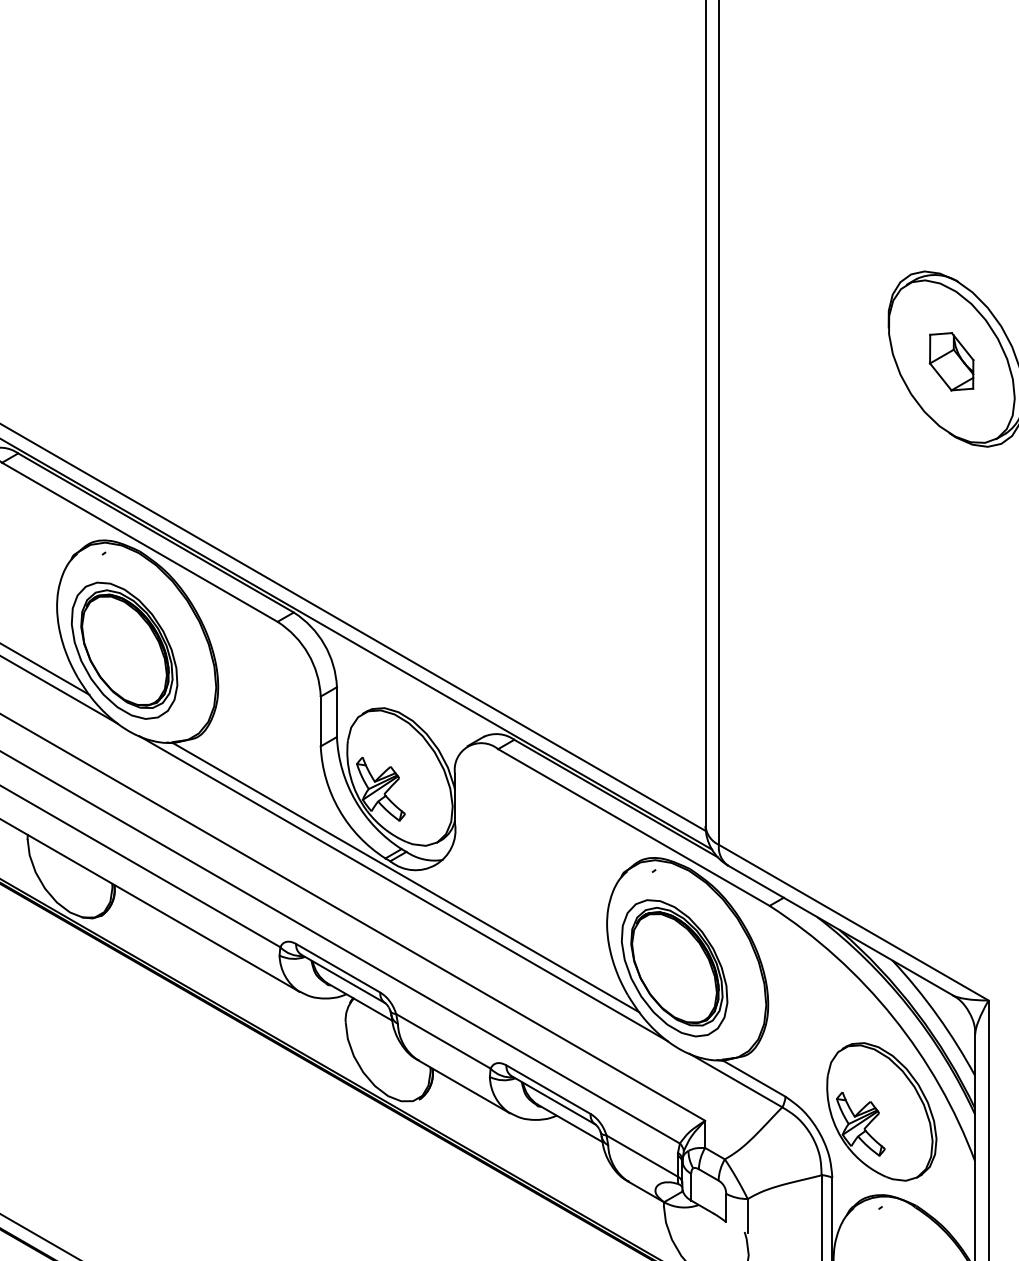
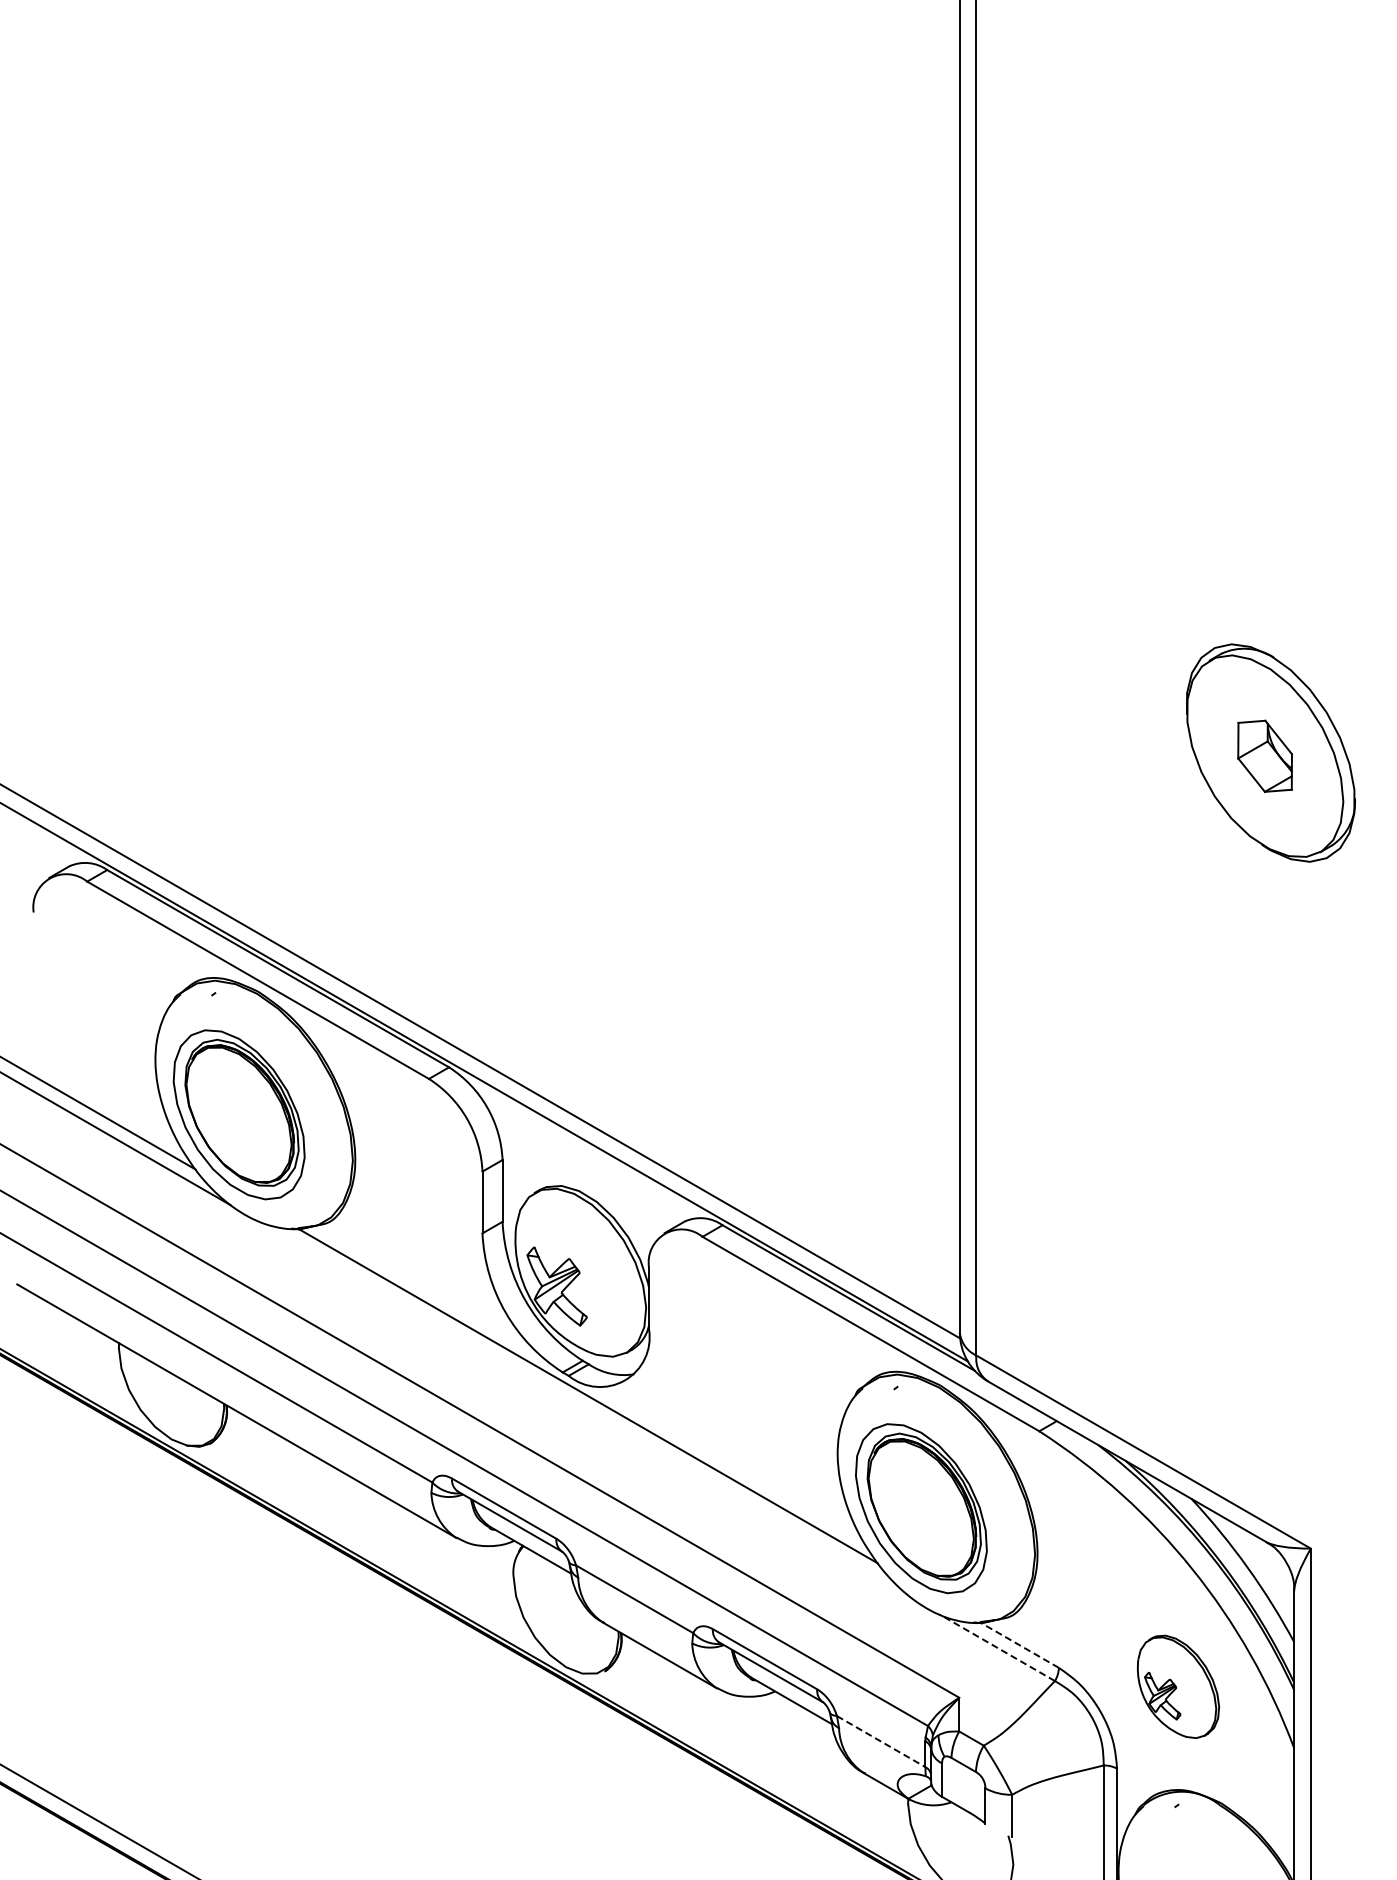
line: (402, 888) -> (584, 1409), removed
line: (754, 1078) -> (1020, 1645), solid -> dashed
line: (735, 1080) -> (997, 1647), solid -> dashed
part: (881, 1111) -> (1178, 1686), size x0.6
line: (642, 1156) -> (881, 1741), solid -> dashed

